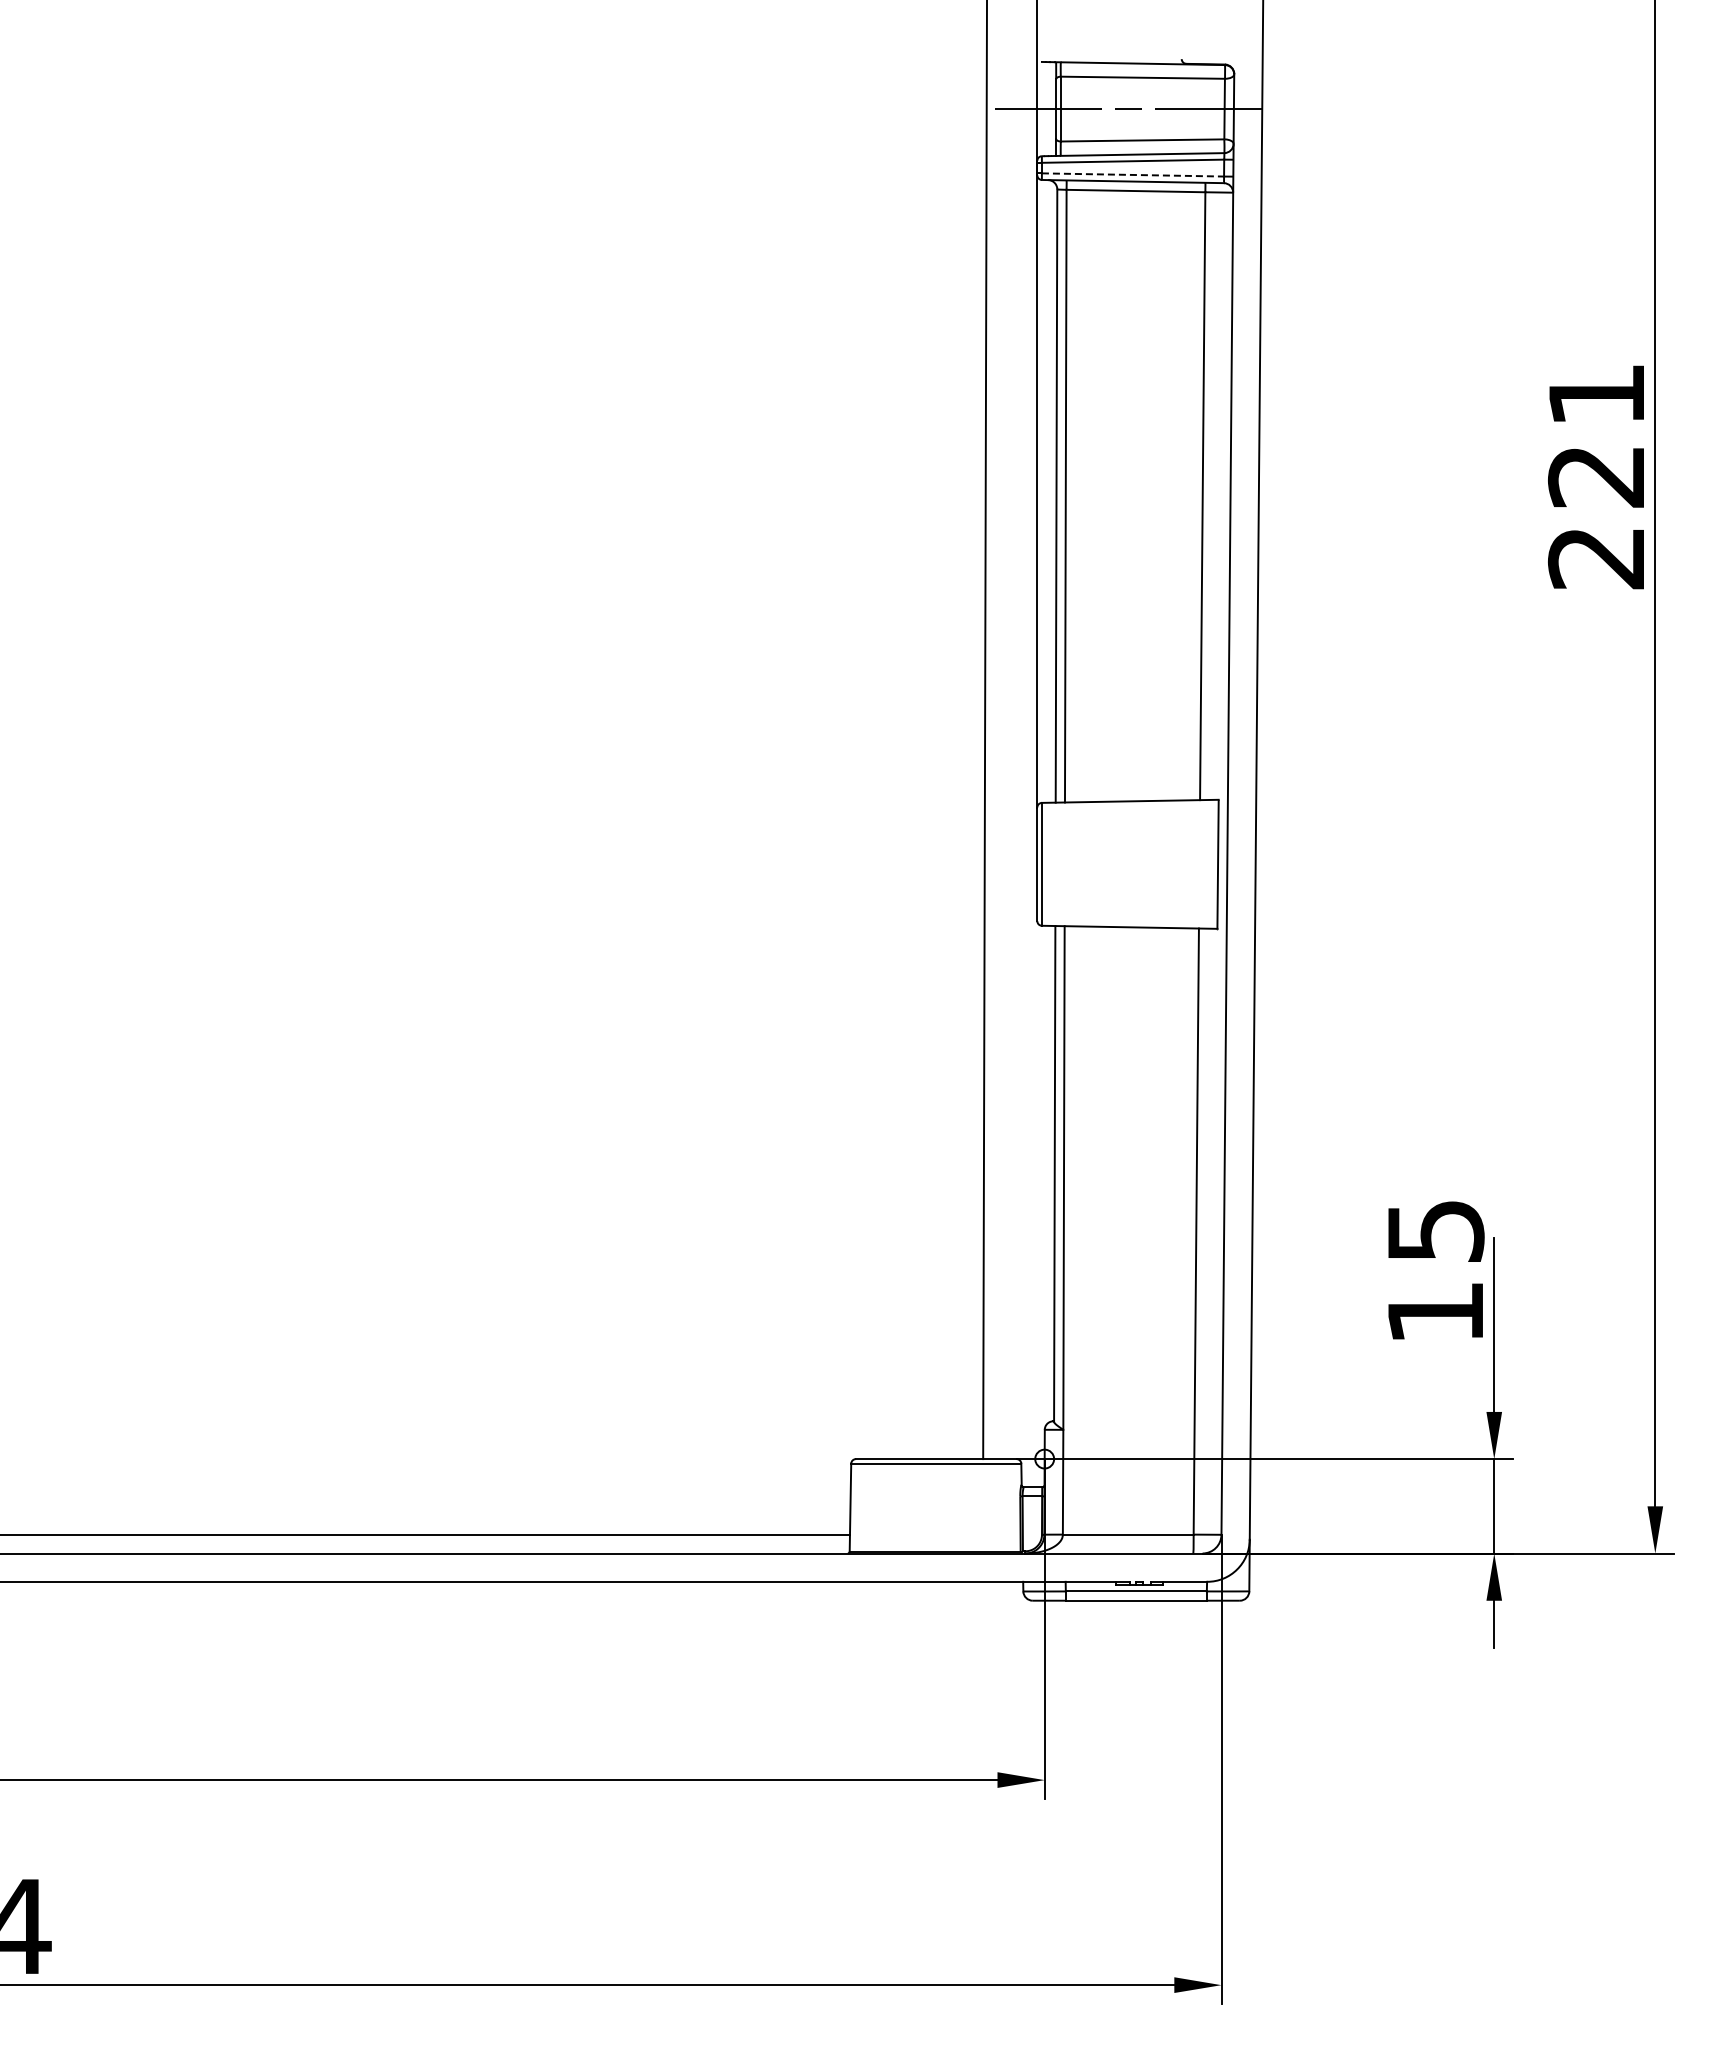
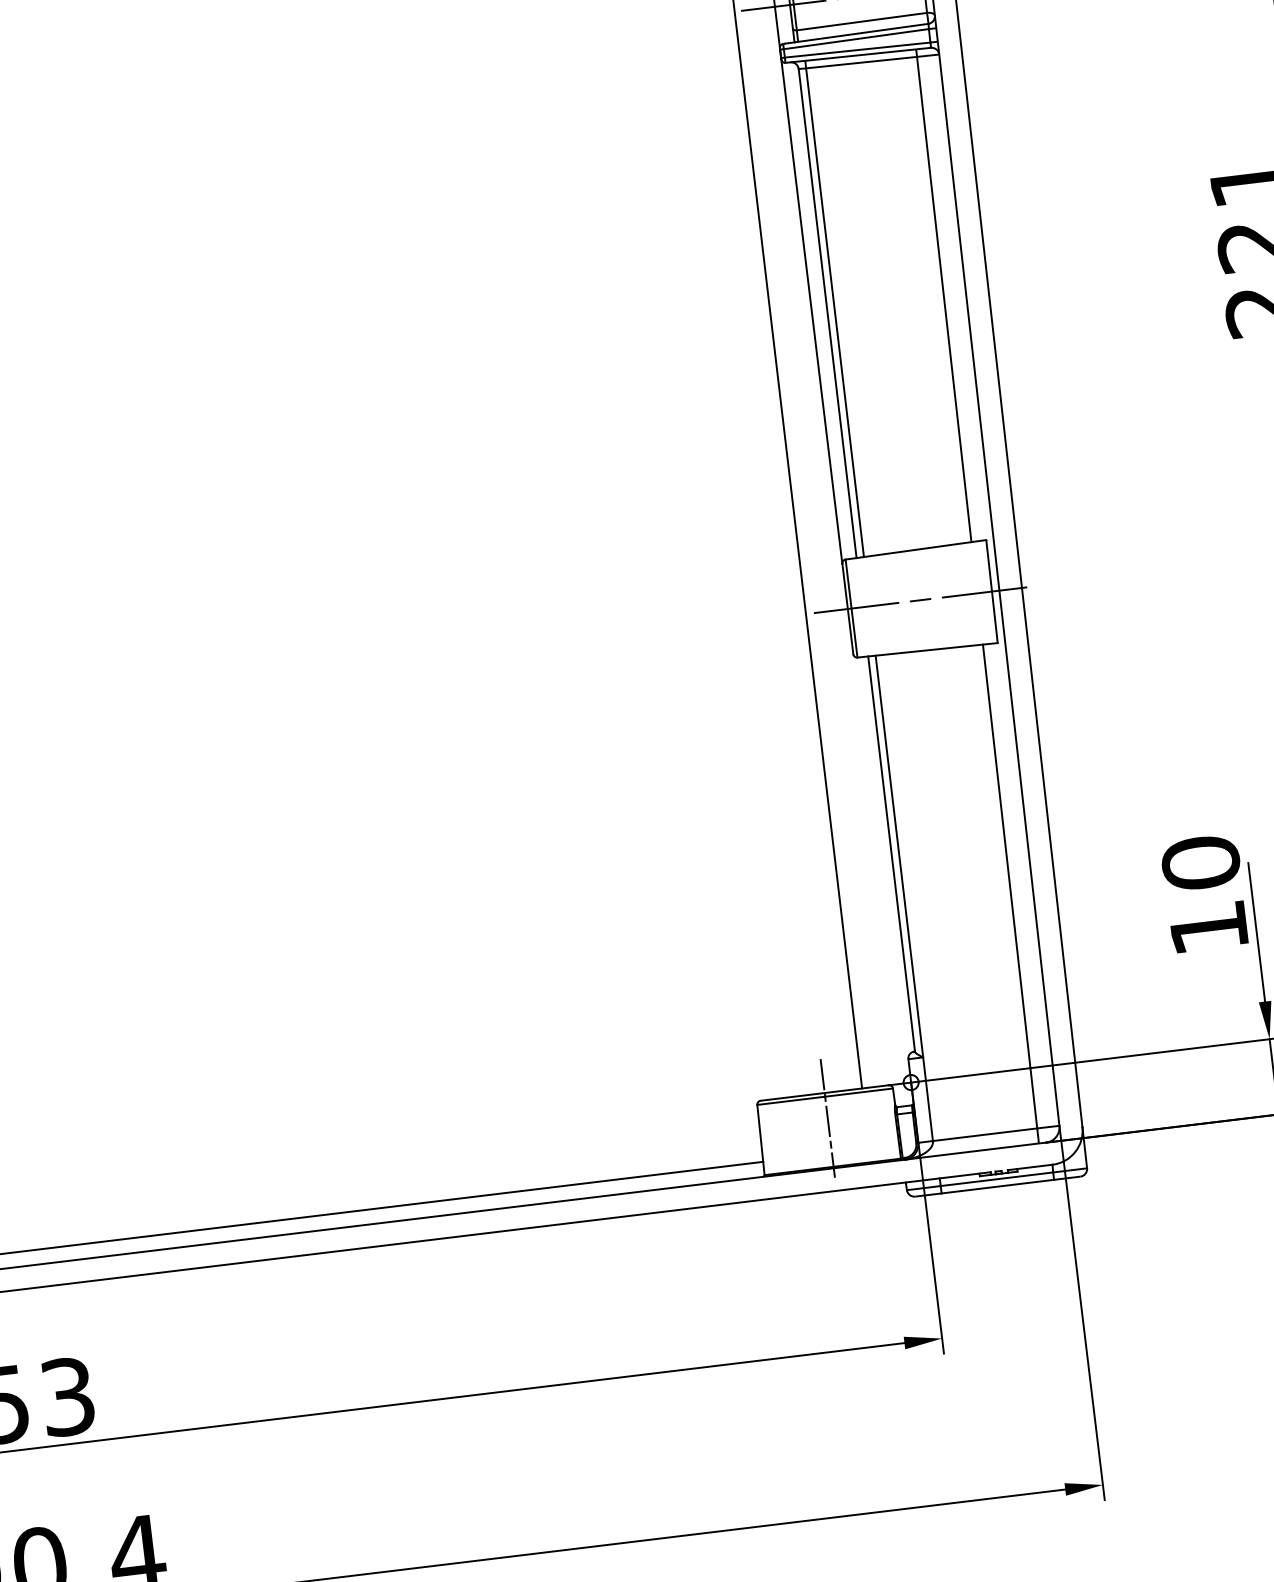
line: (1133, 174) -> (858, 49), dashed -> solid
line: (1129, 864) -> (921, 600), added
text: (1435, 1230) -> (1200, 862), 15 -> 10
line: (936, 1490) -> (827, 1118), added

